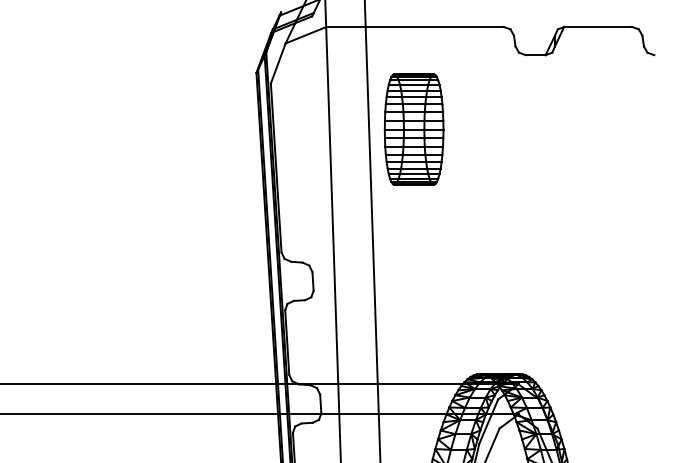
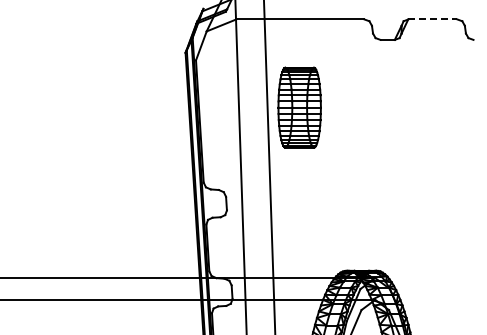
line: (597, 26) -> (432, 19), solid -> dashed
part: (413, 129) -> (299, 107), moved

